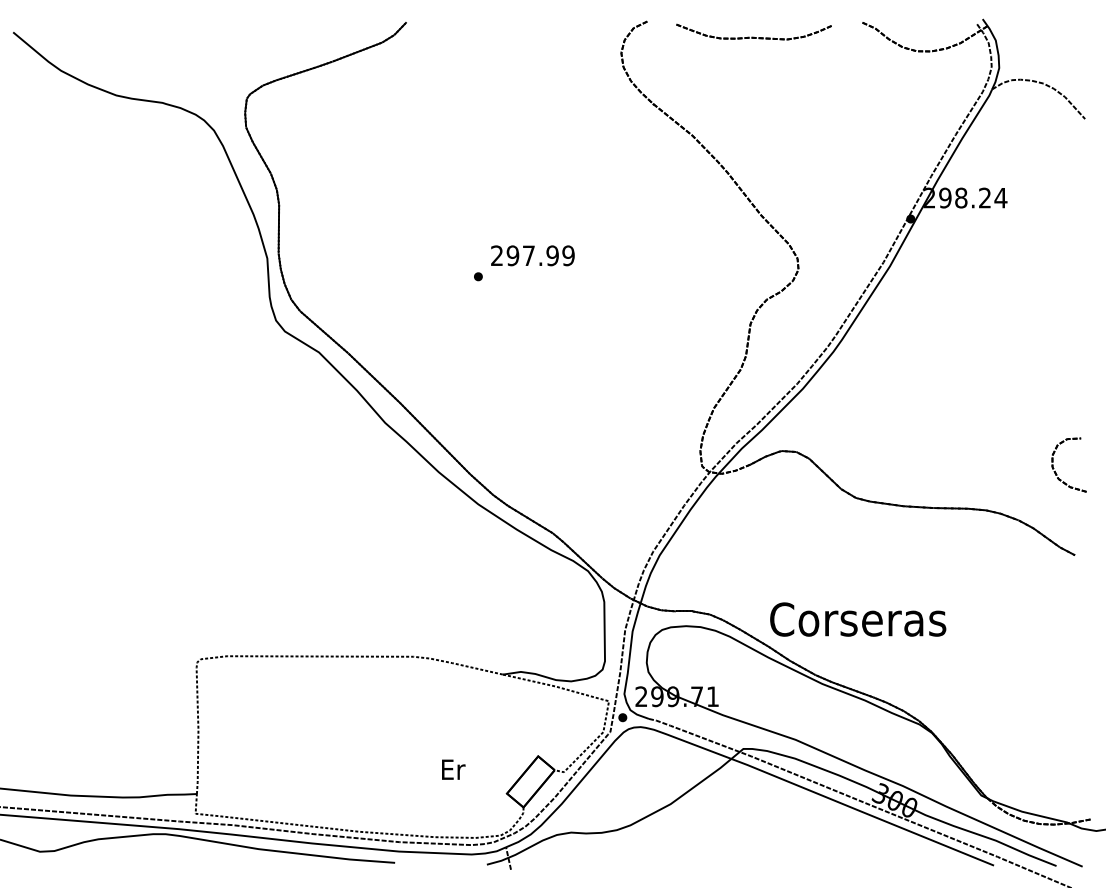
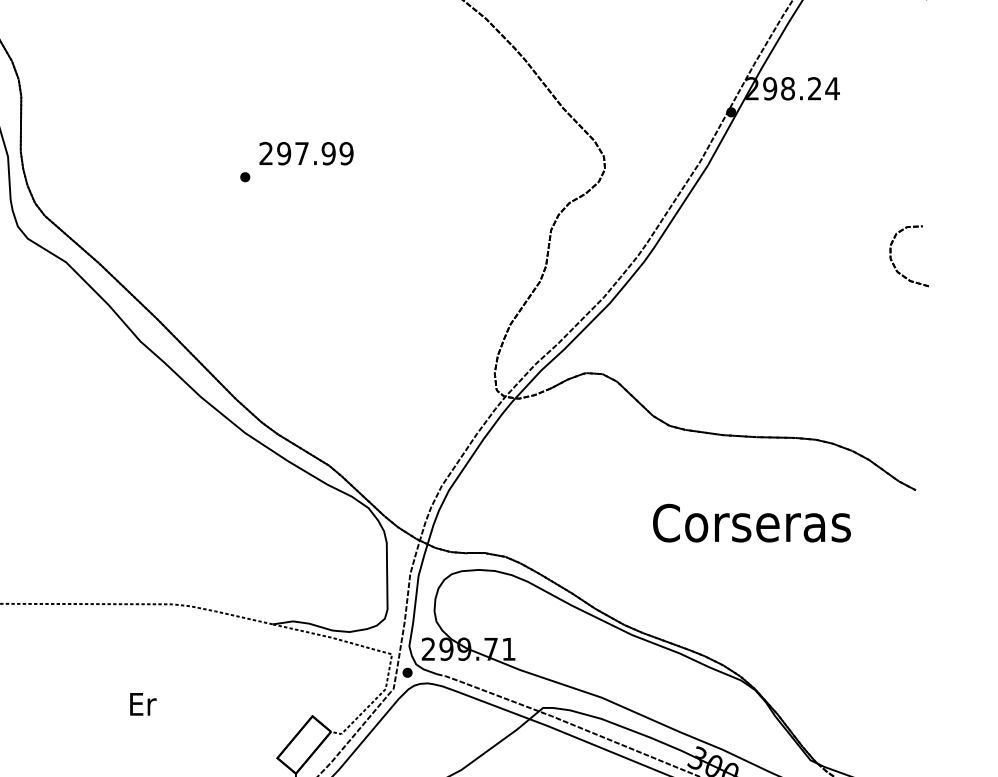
part: (1055, 470) -> (893, 262), moved
text: (858, 619) -> (752, 523), moved
text: (453, 769) -> (143, 704), moved

